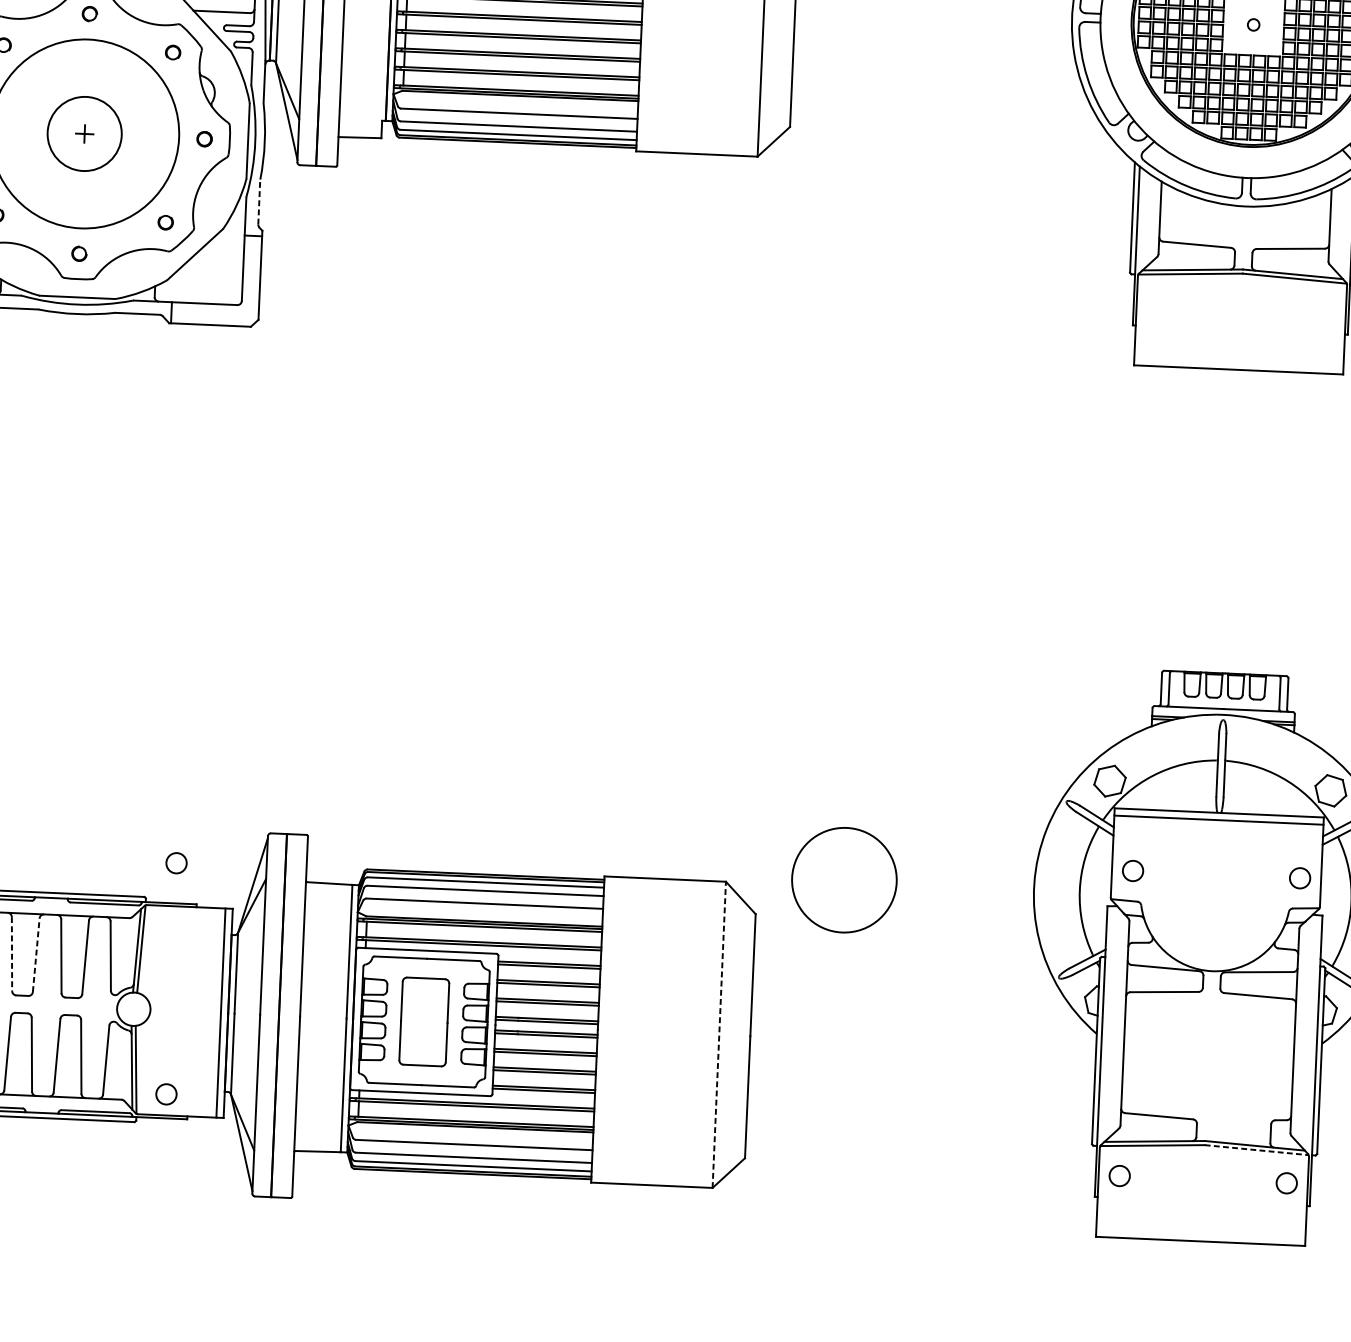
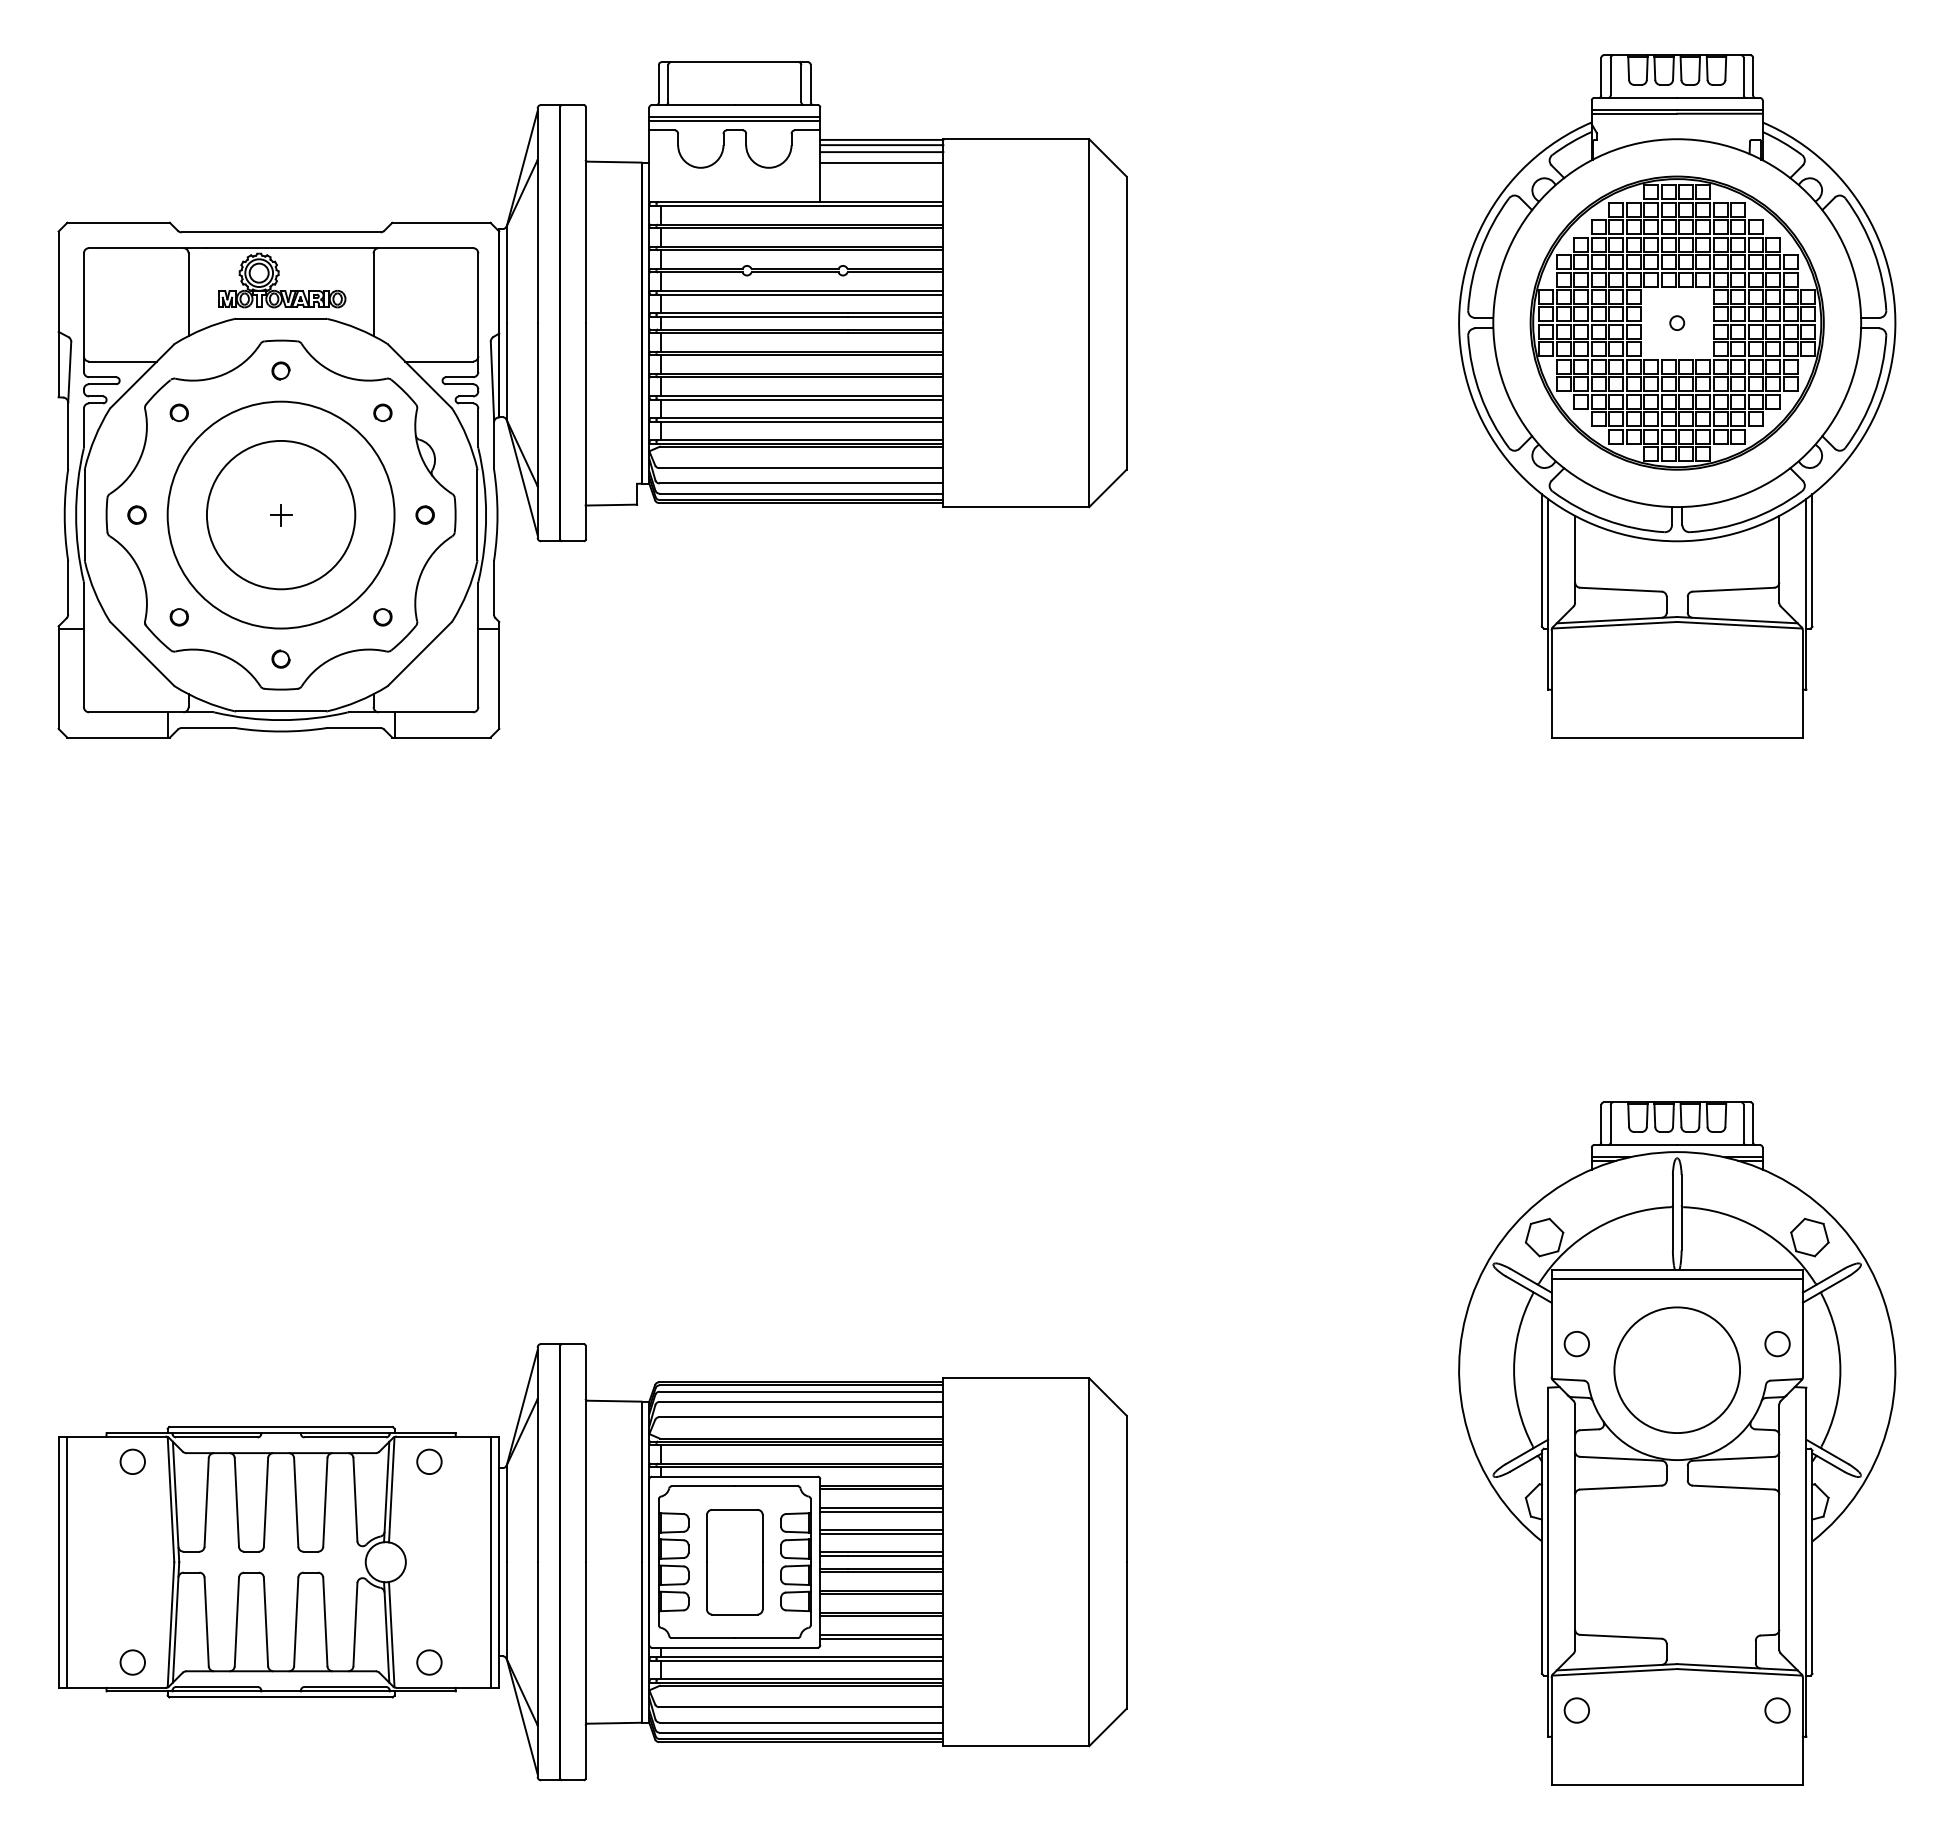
circle: (84, 133) -> (280, 514), size x1.67
line: (259, 202) -> (494, 588), dashed -> solid
circle: (176, 862) -> (429, 1461), moved
circle: (843, 879) -> (1676, 1369), moved
line: (11, 954) -> (236, 1502), dashed -> solid
line: (36, 954) -> (266, 1501), dashed -> solid
line: (719, 1035) -> (1089, 1562), dashed -> solid
line: (1256, 1150) -> (1739, 1672), dashed -> solid

